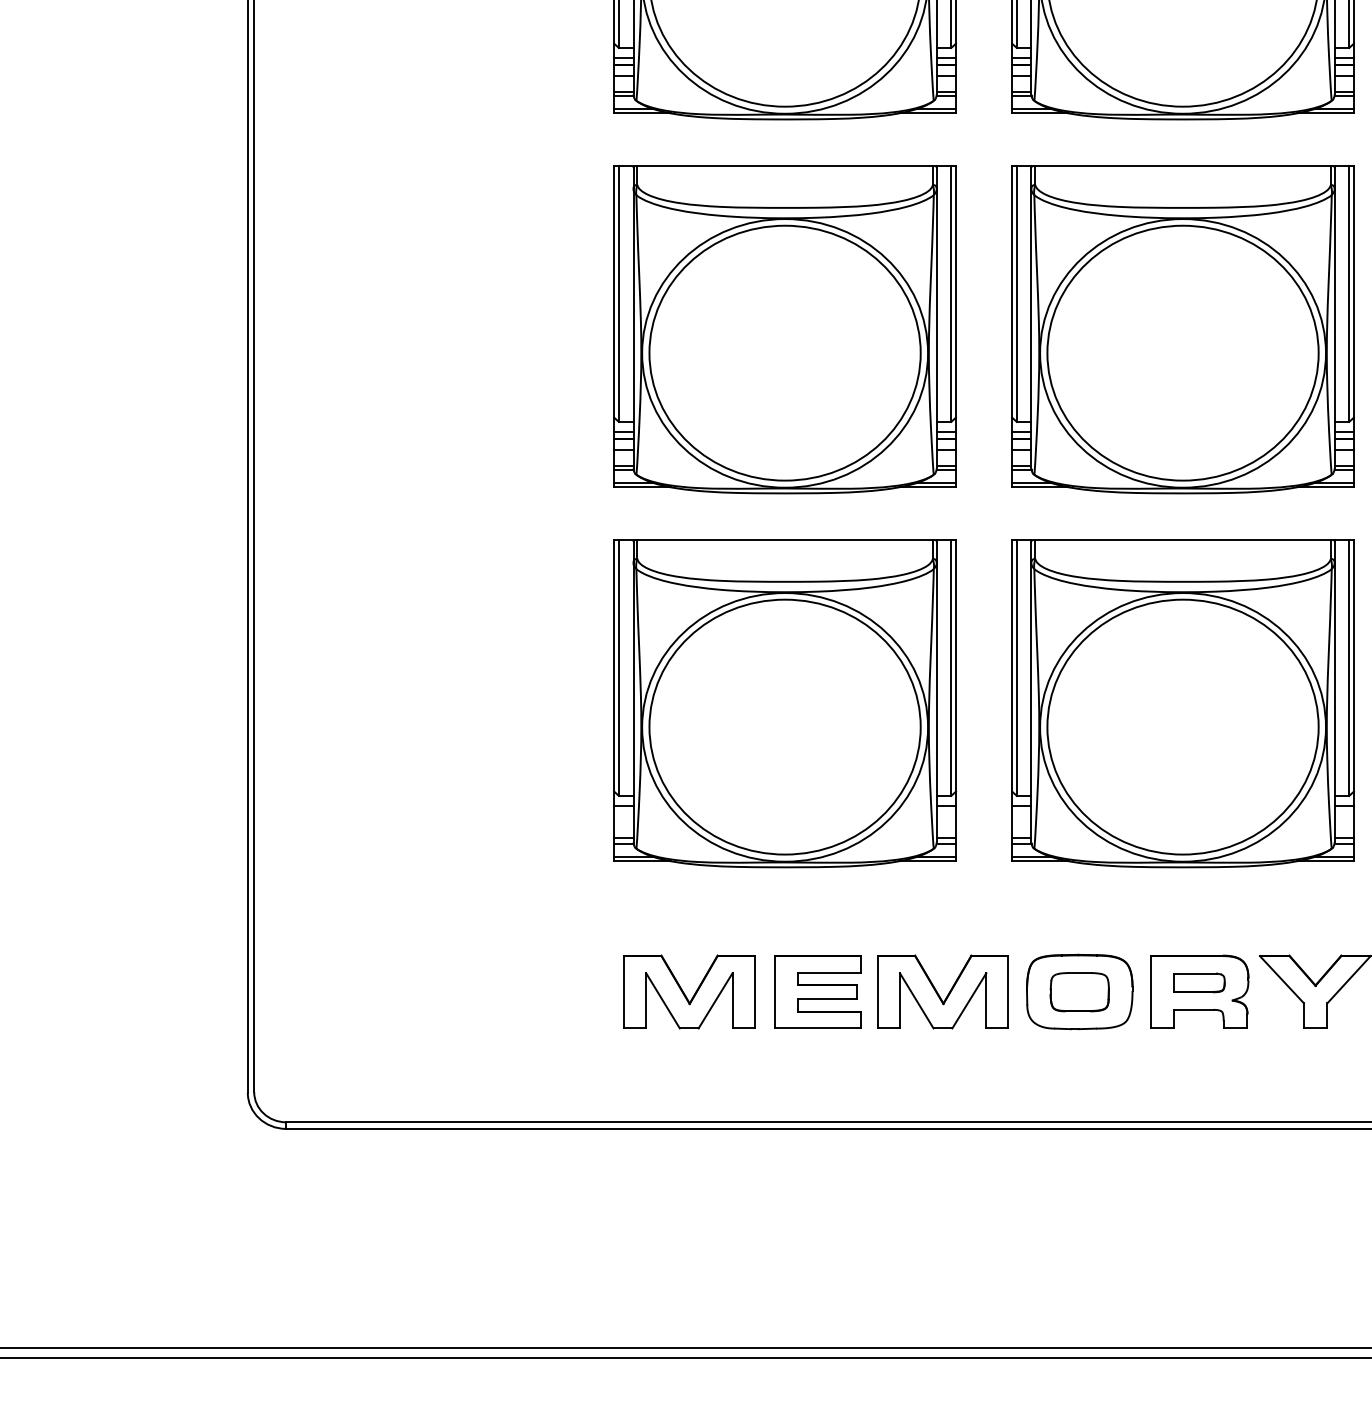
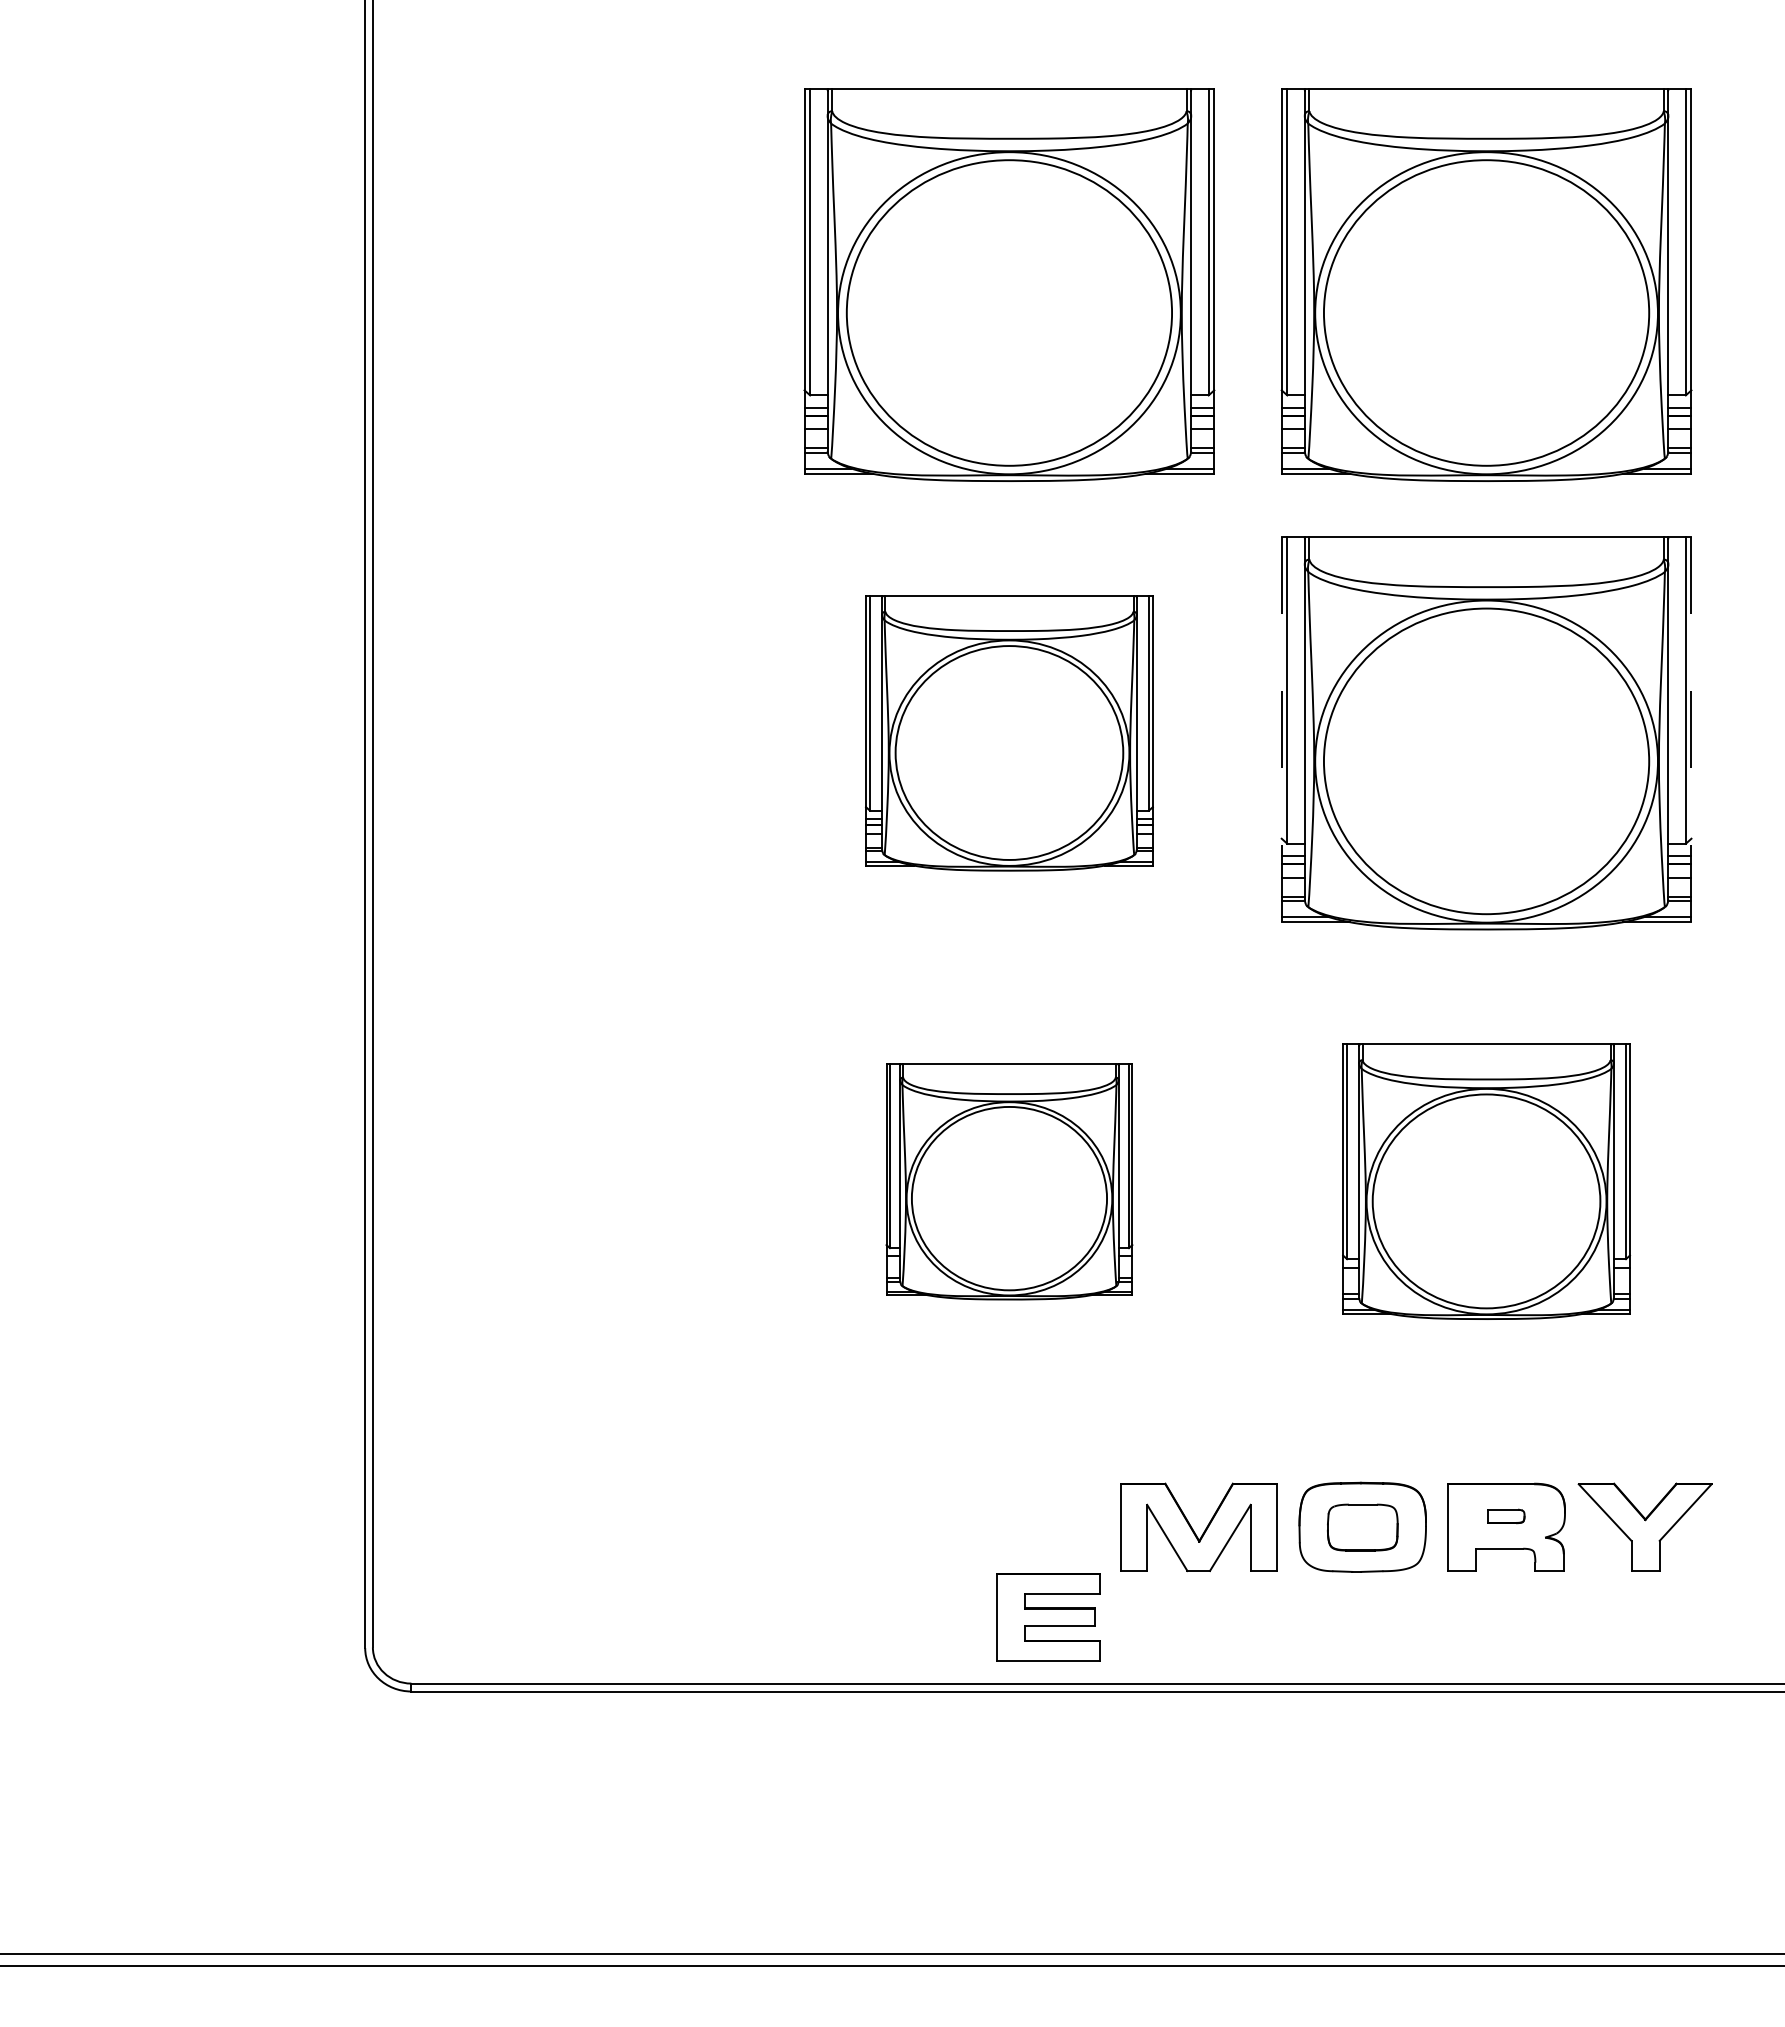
line: (1012, 326) -> (1281, 729), solid -> dashed
line: (1353, 326) -> (1691, 729), solid -> dashed
part: (785, 329) -> (1009, 733), size x0.7
part: (785, 703) -> (1009, 1181), size x0.6
part: (1182, 703) -> (1486, 1181), size x0.7
part: (1199, 982) -> (1506, 1516), size x0.6
part: (689, 991) -> (894, 1526), removed
part: (817, 992) -> (1048, 1617), moved

